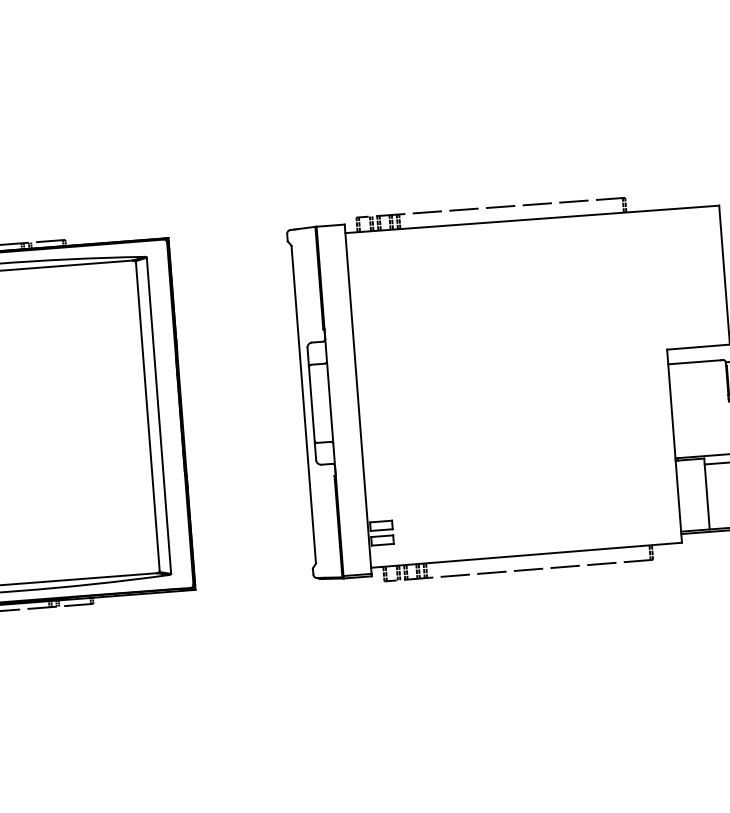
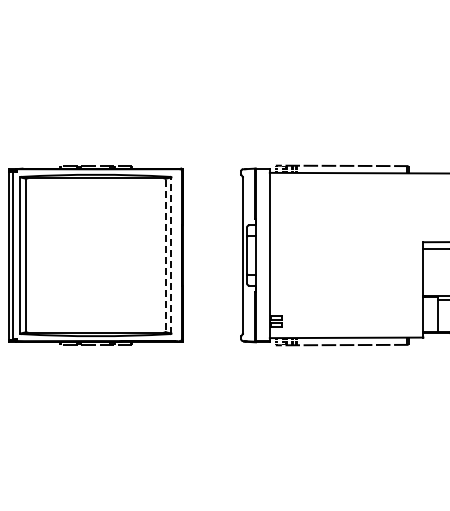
line: (159, 415) -> (171, 255), solid -> dashed
line: (146, 416) -> (165, 255), solid -> dashed

